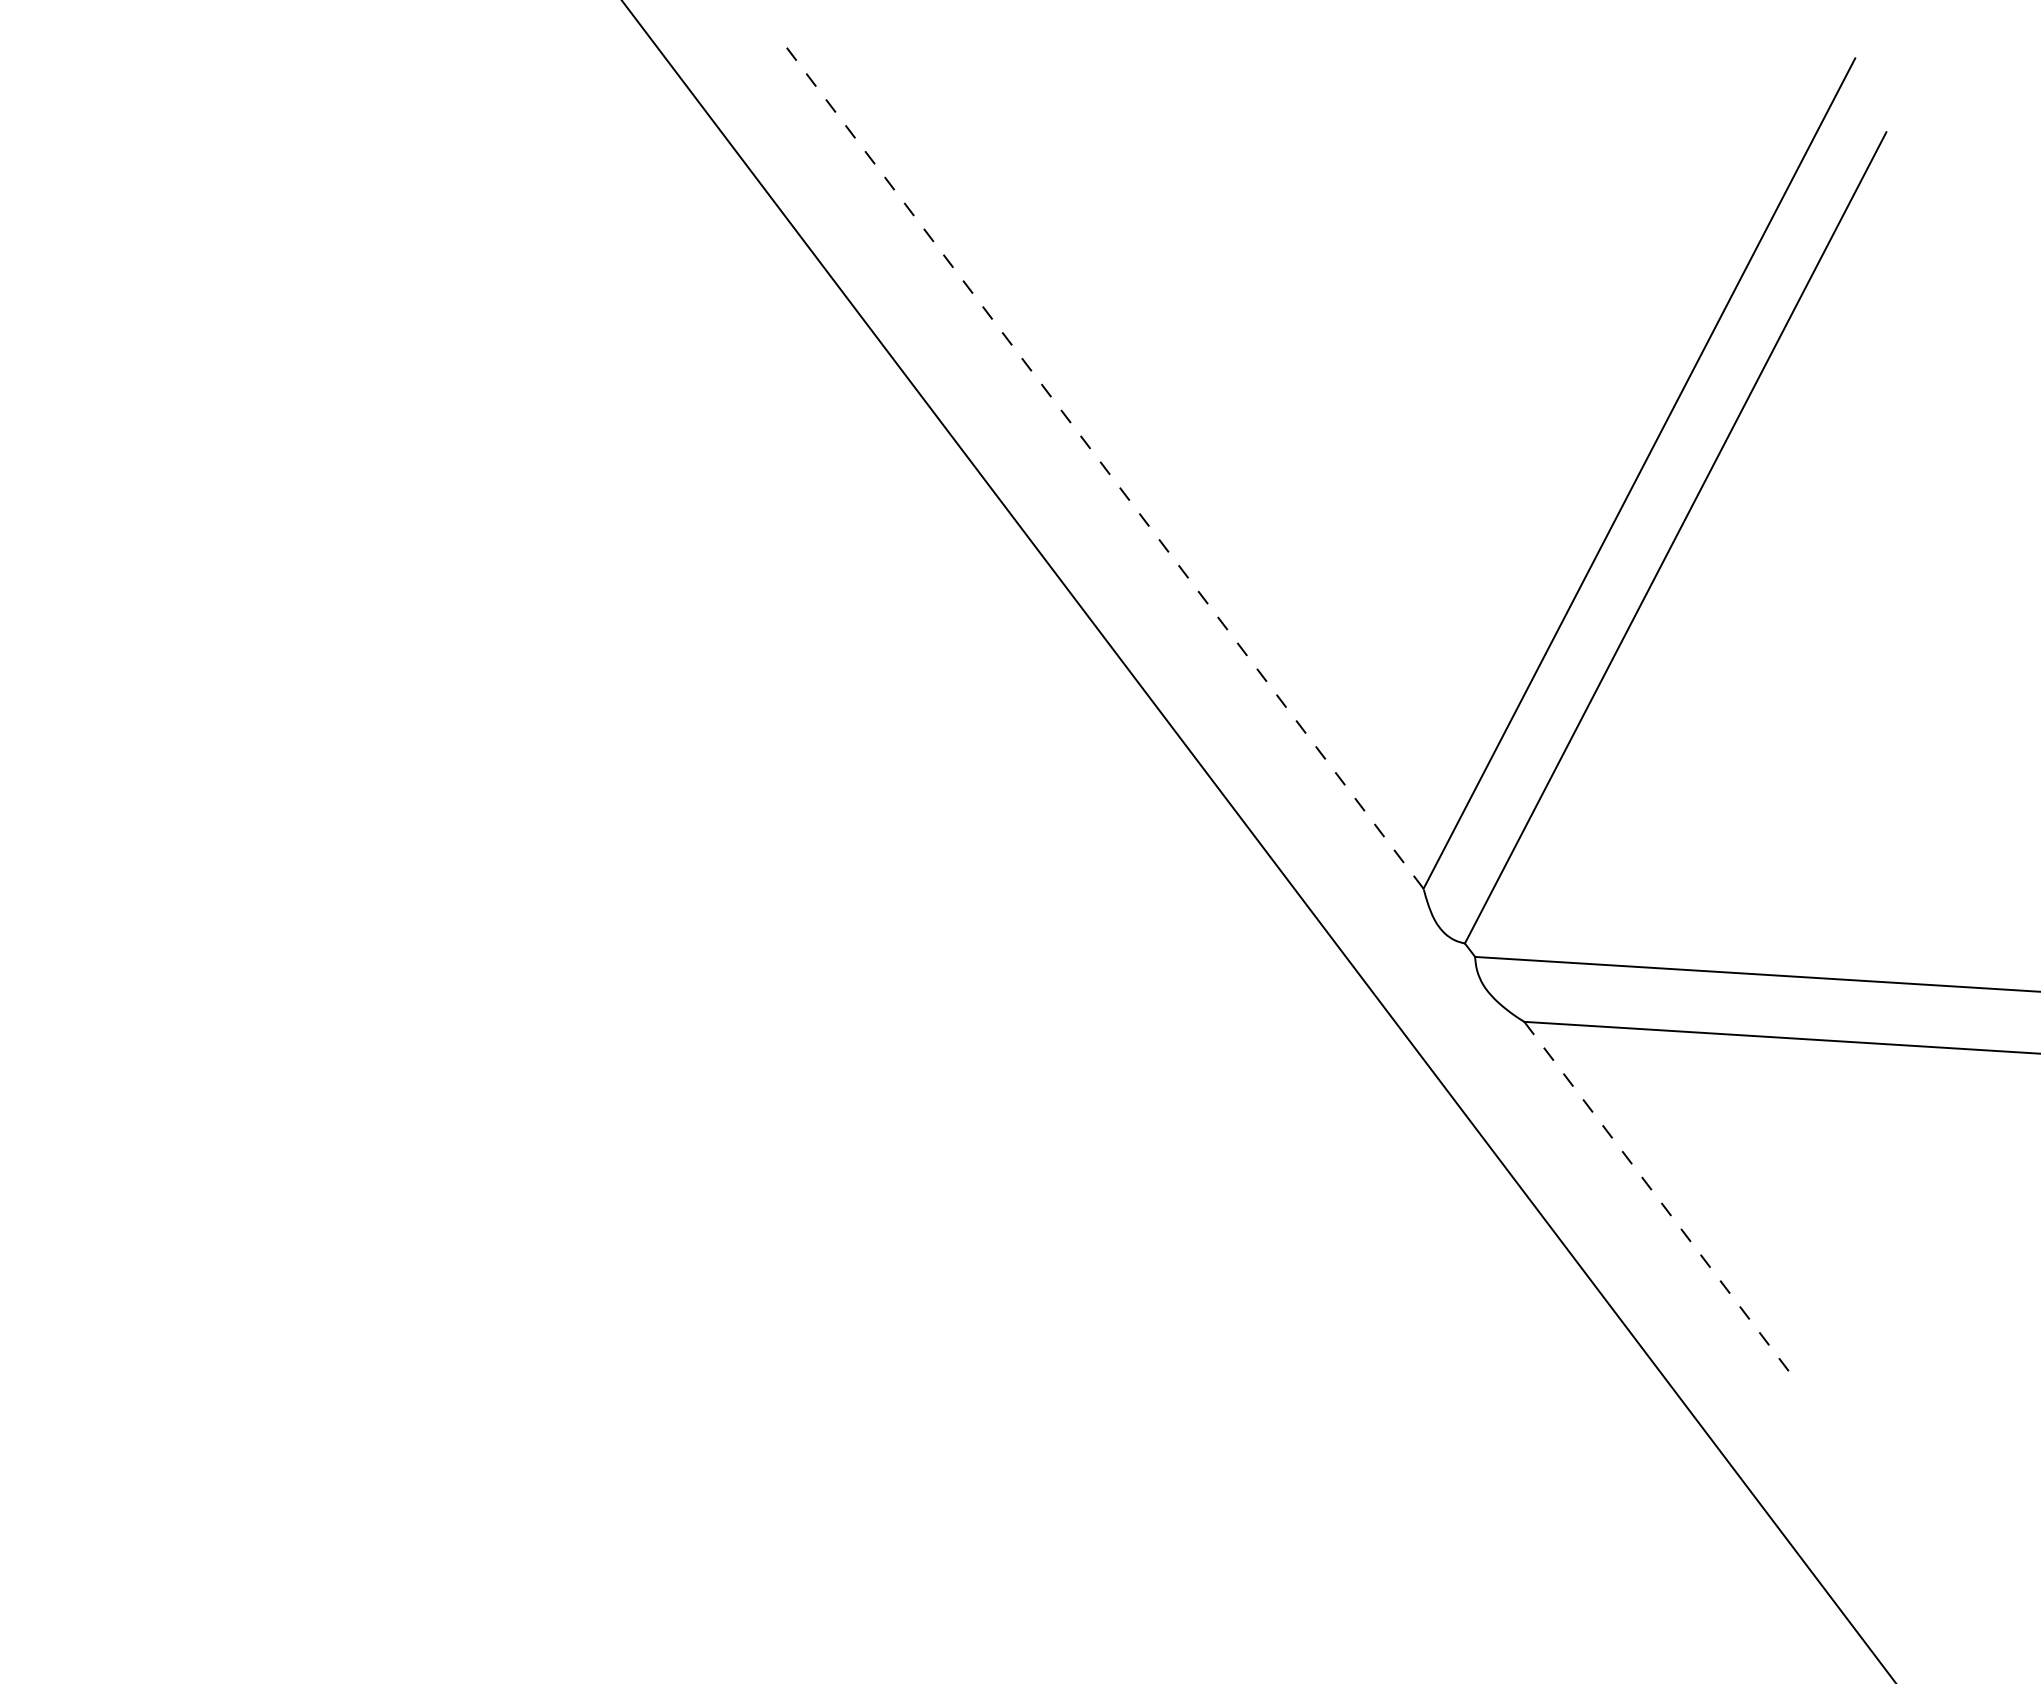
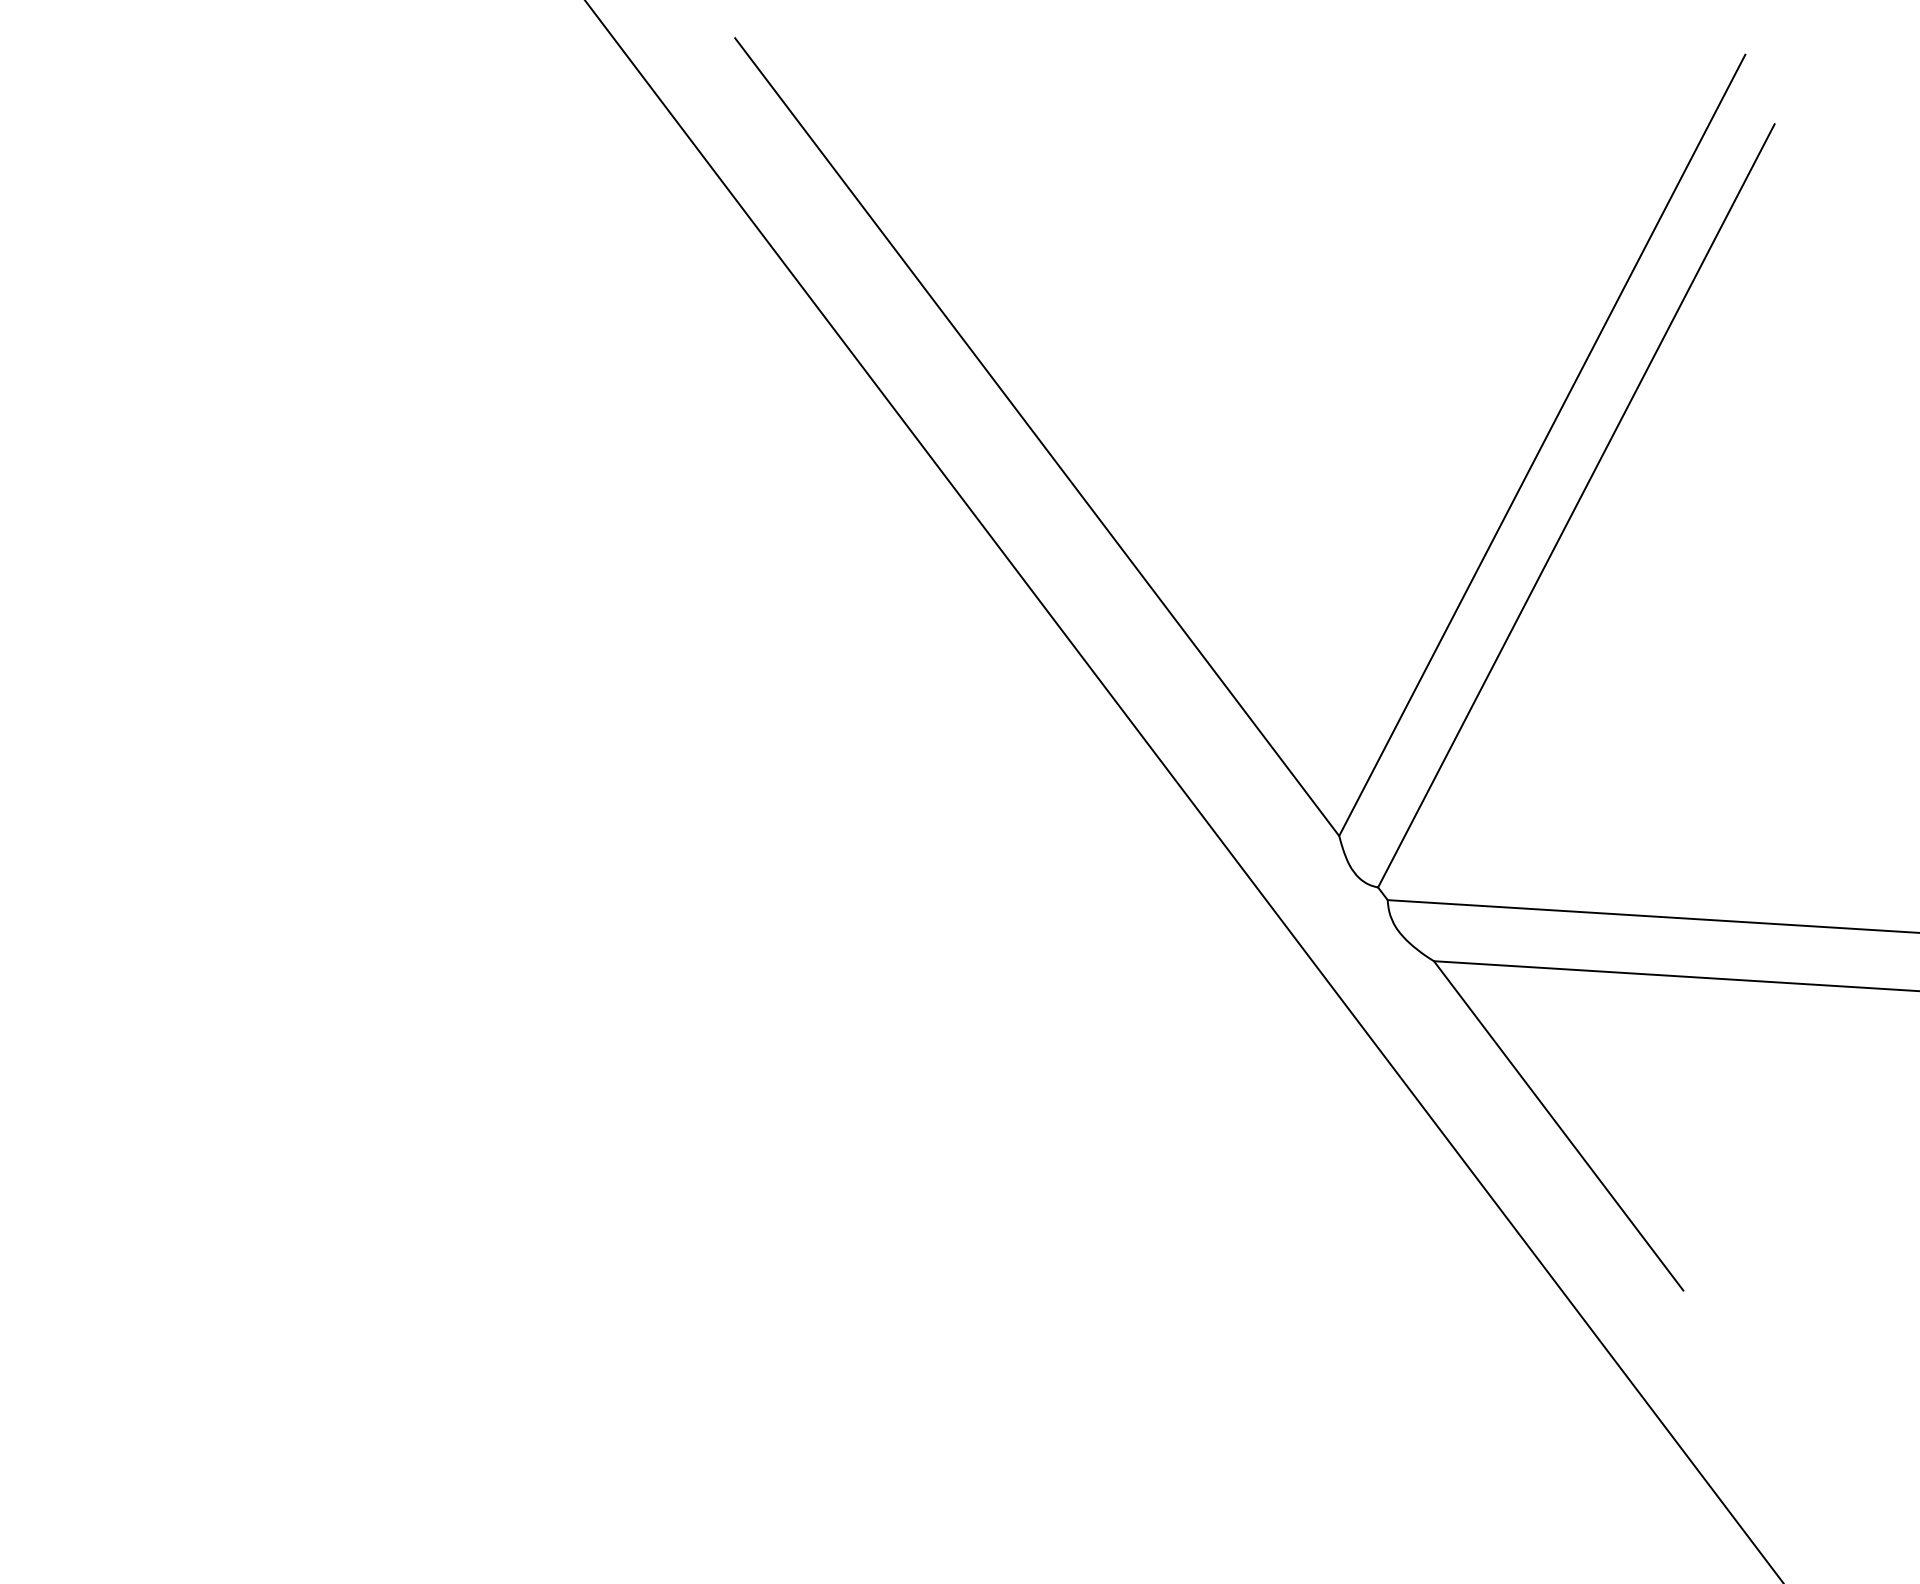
line: (1102, 464) -> (1037, 436), dashed -> solid
line: (1656, 1196) -> (1558, 1125), dashed -> solid

